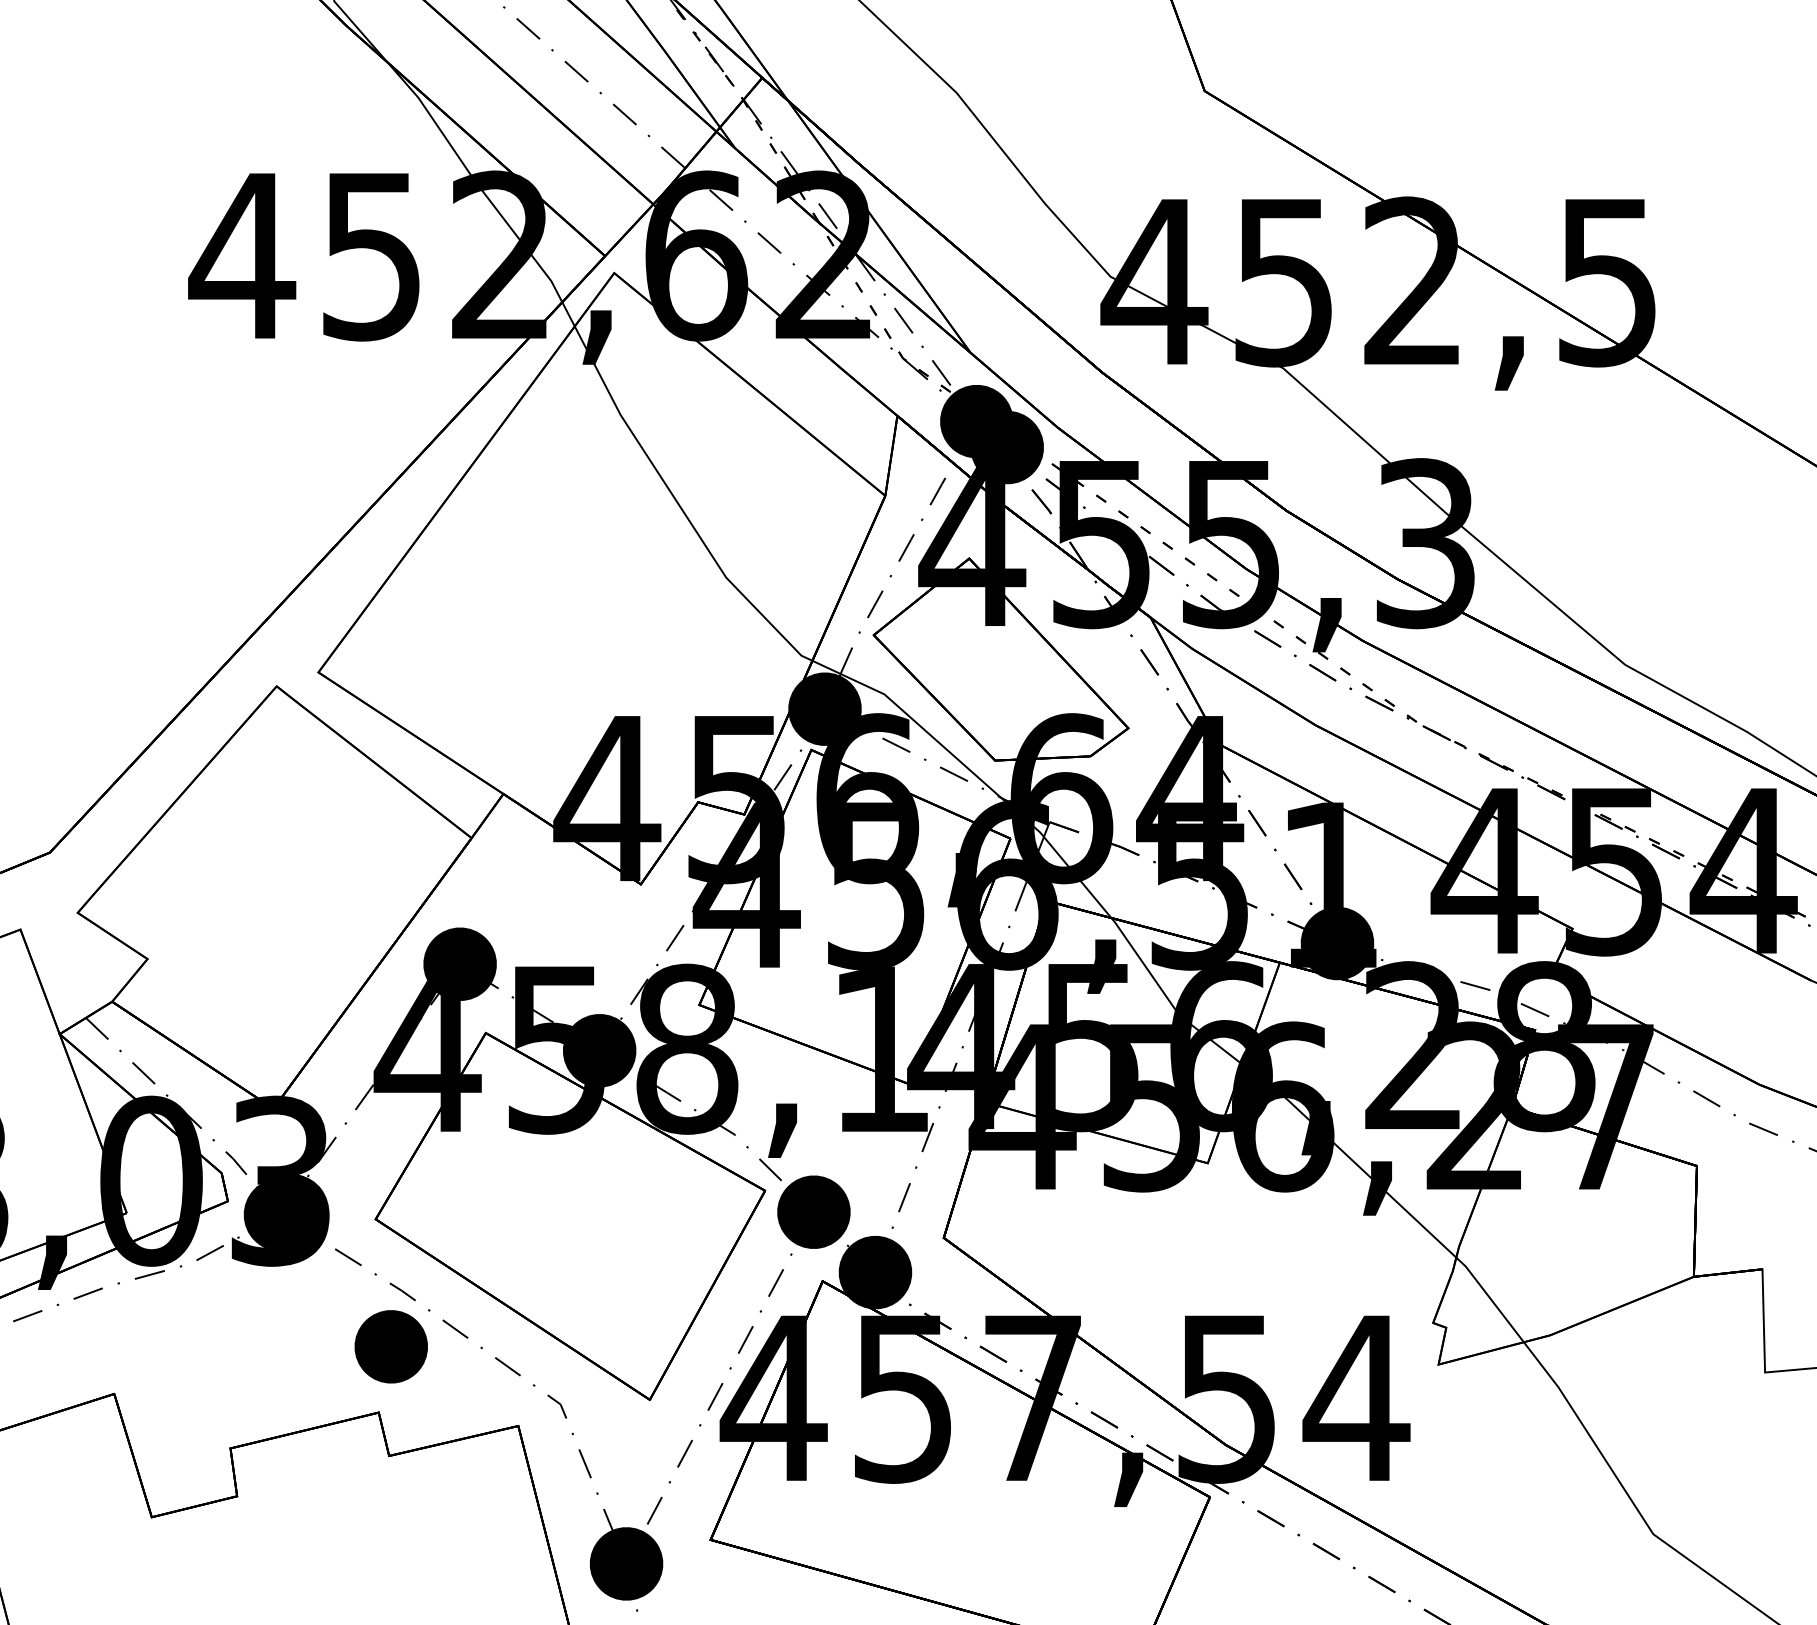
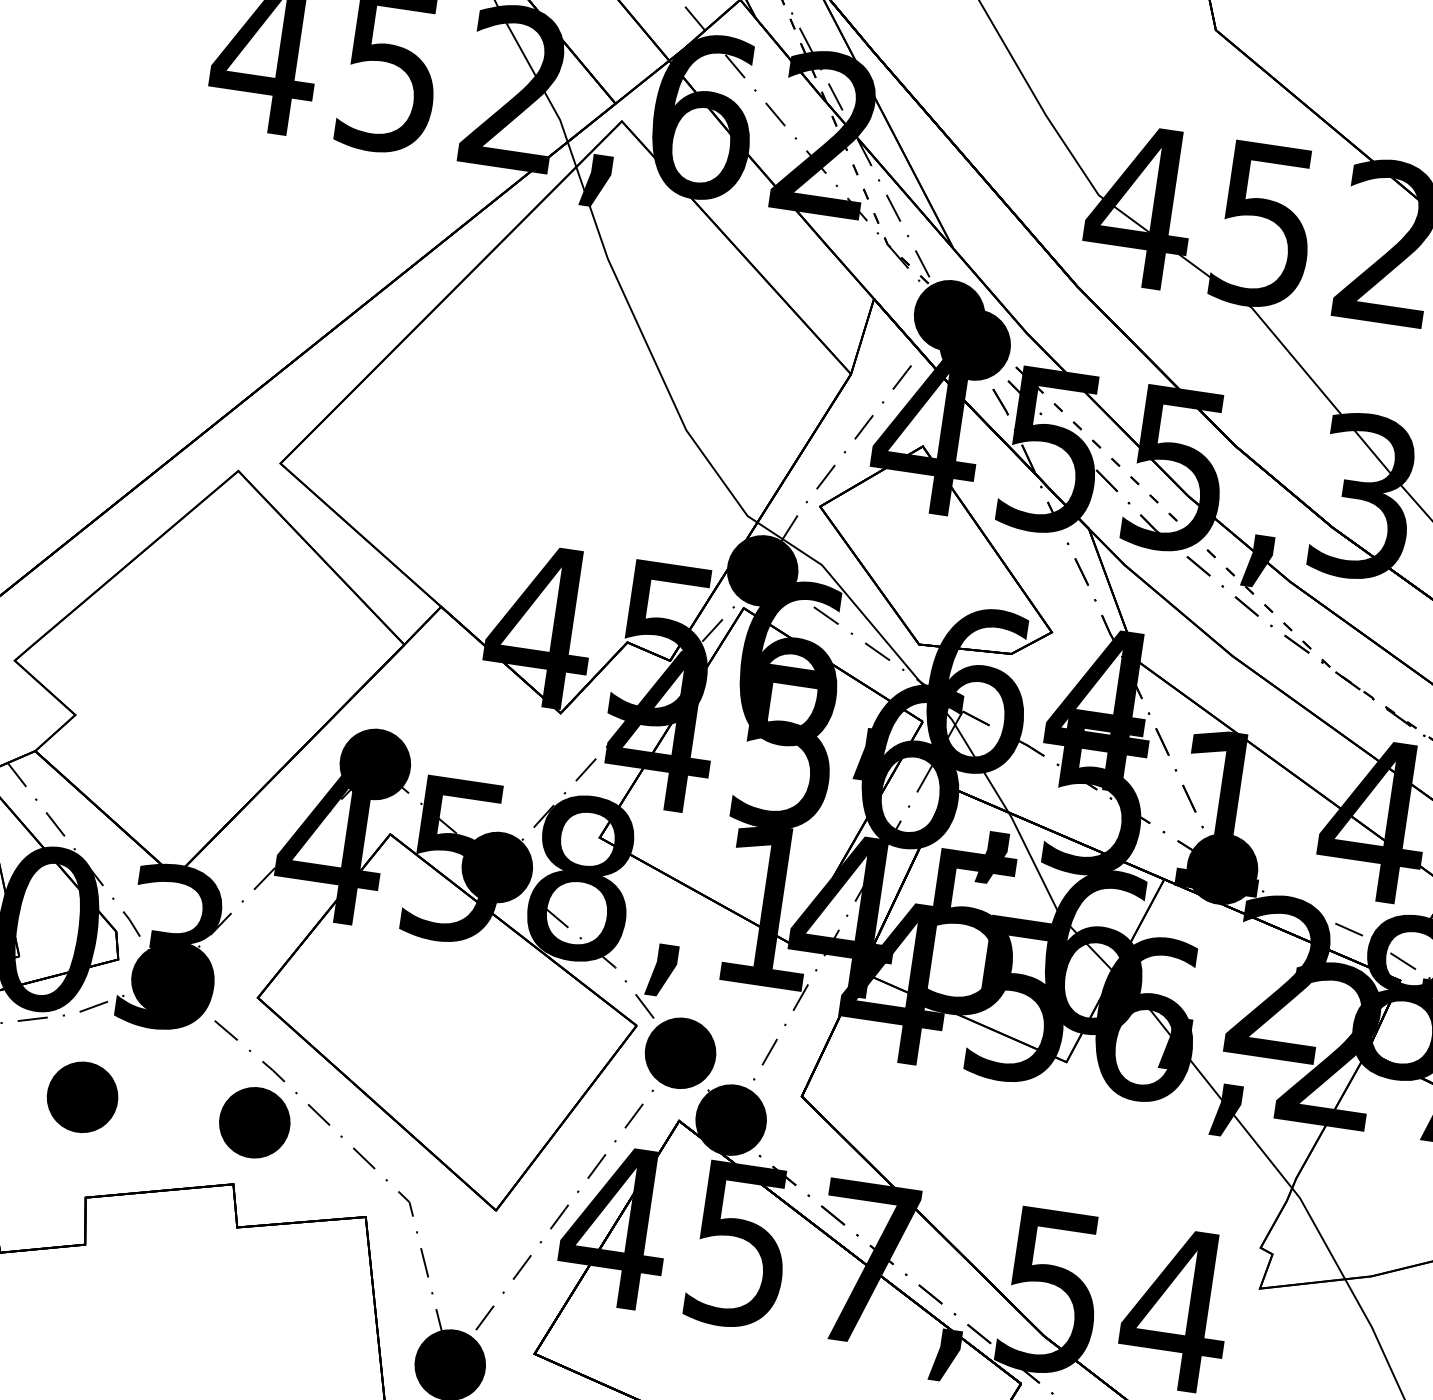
part: (211, 1346) -> (81, 1096), added

